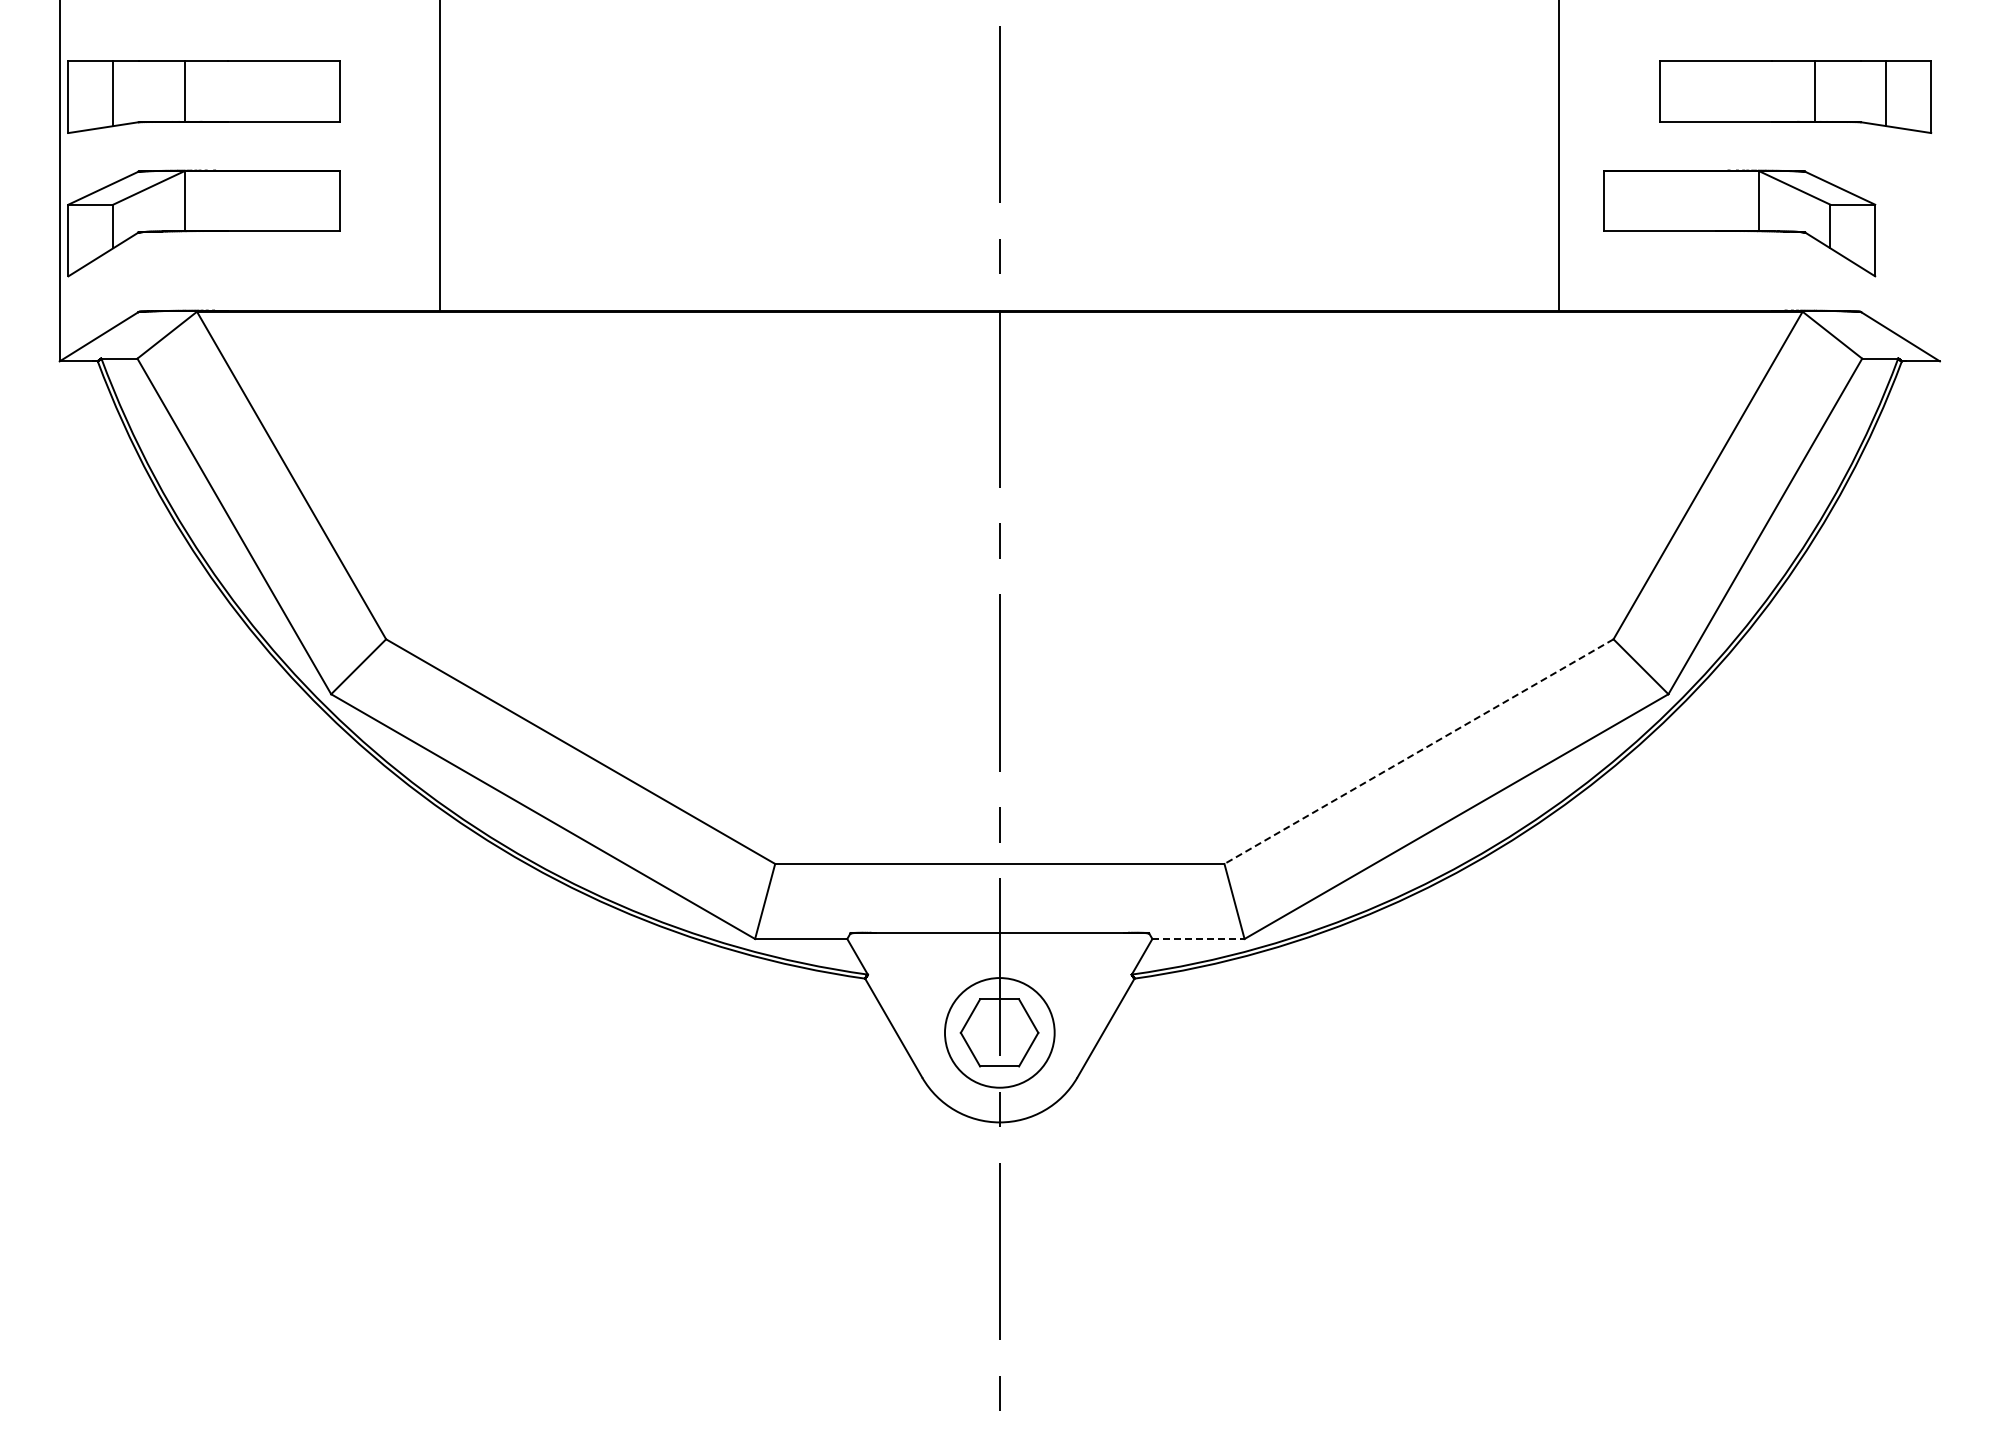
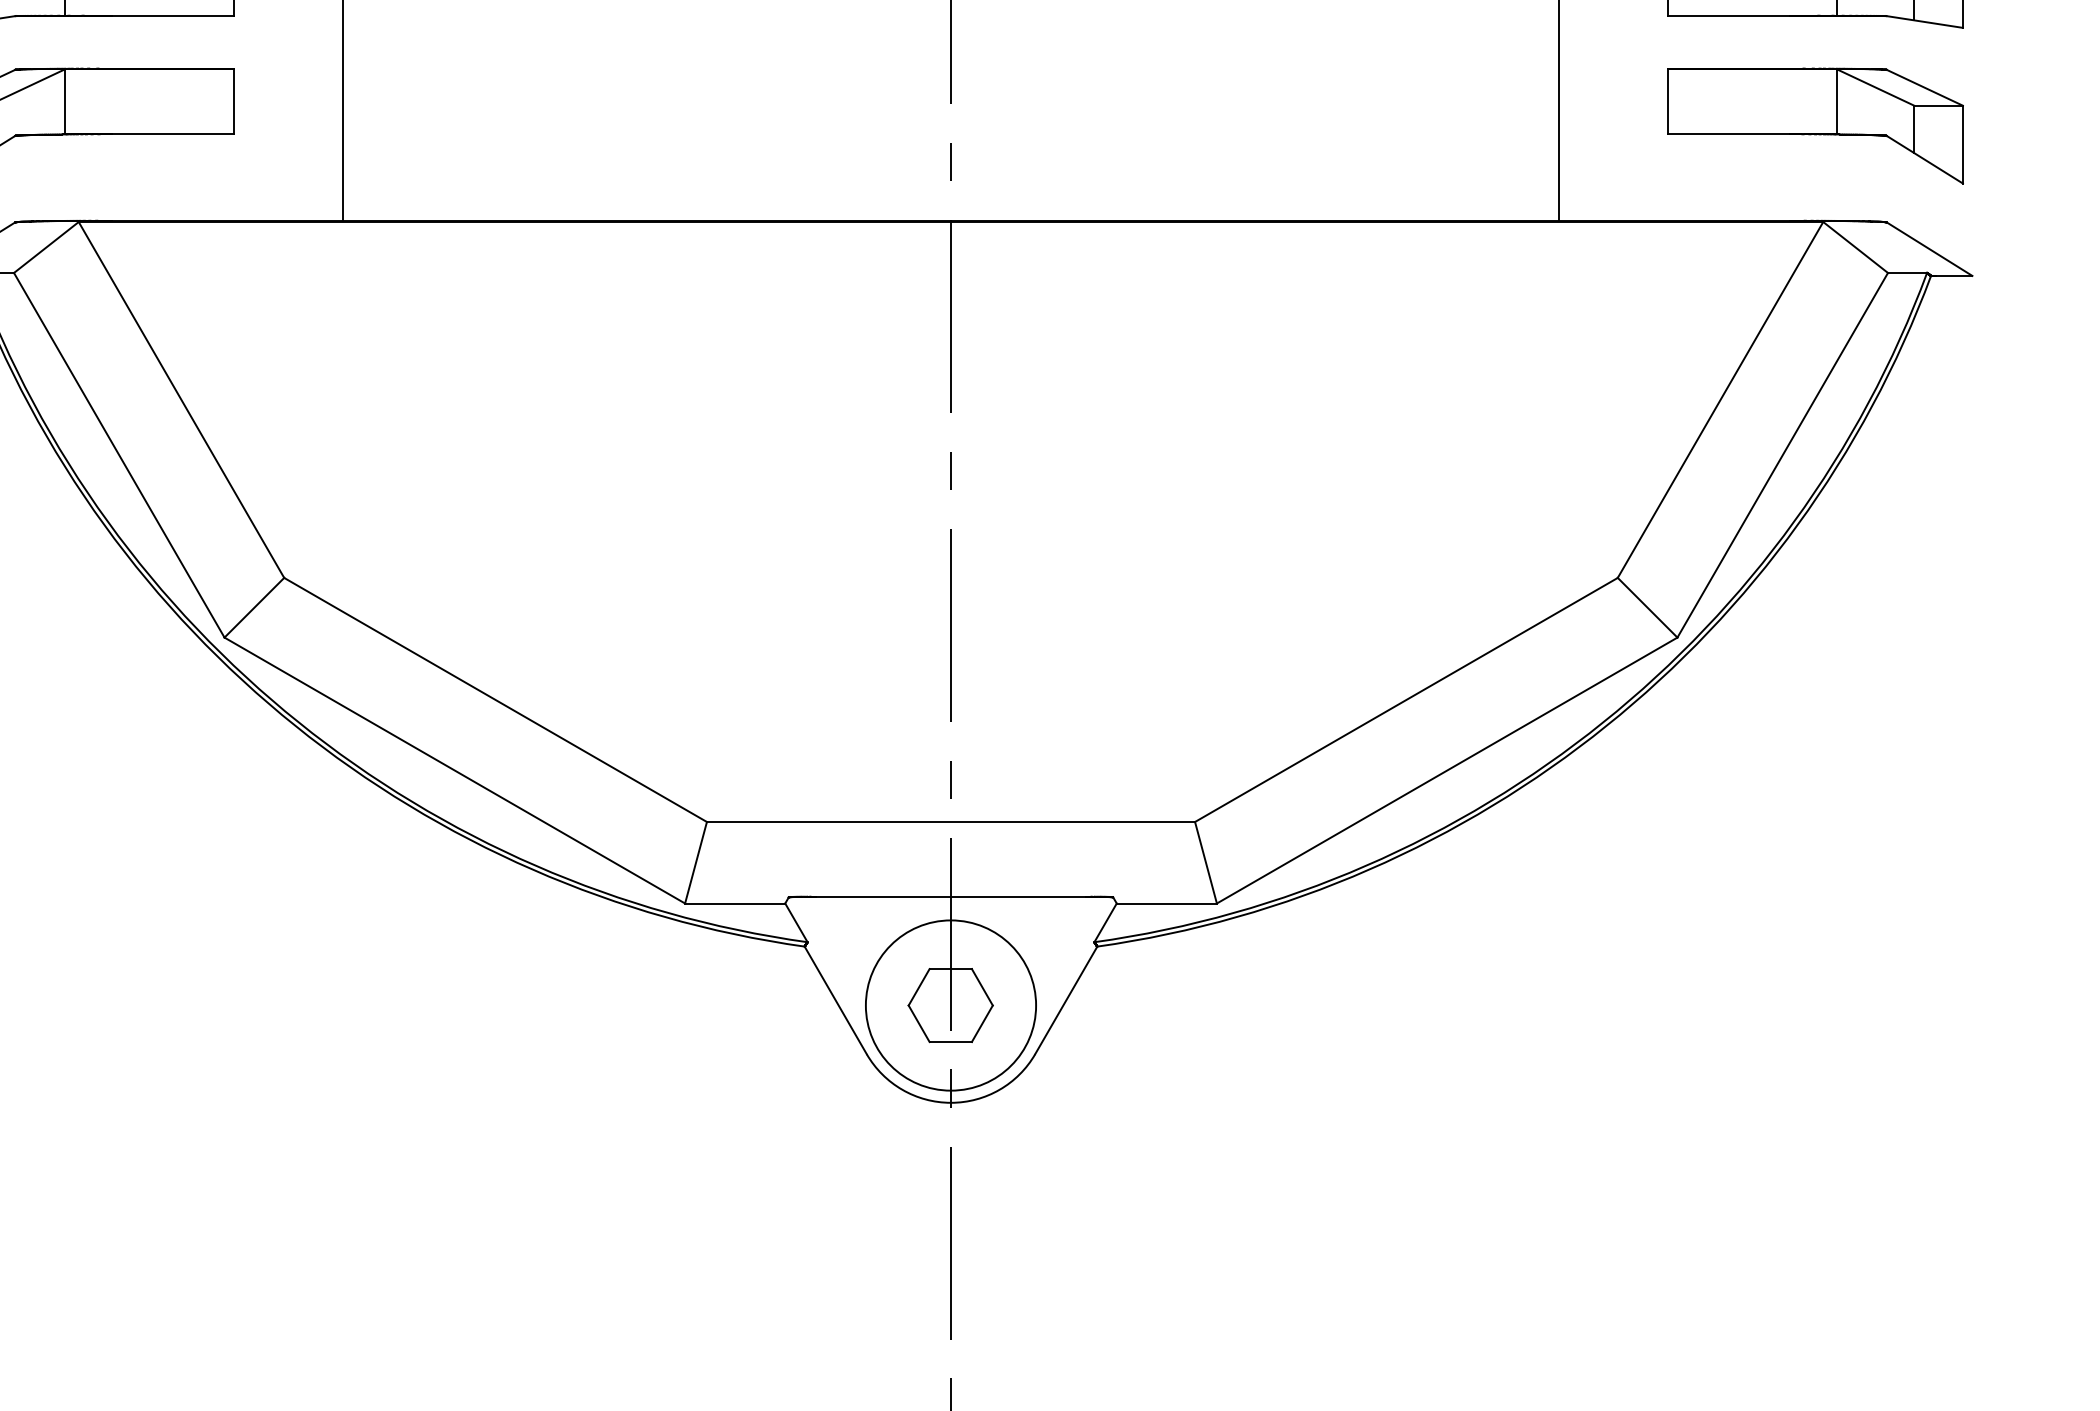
part: (1739, 223) -> (1815, 126), moved
line: (1419, 751) -> (1406, 699), dashed -> solid
line: (1198, 938) -> (1166, 902), dashed -> solid
circle: (999, 1032) -> (950, 1005), size x1.43

